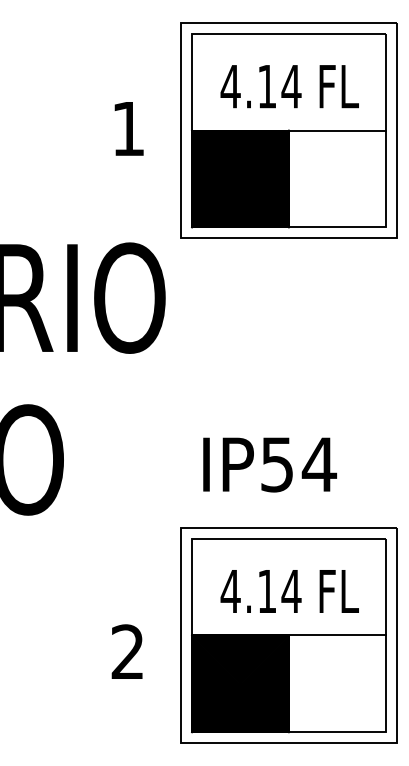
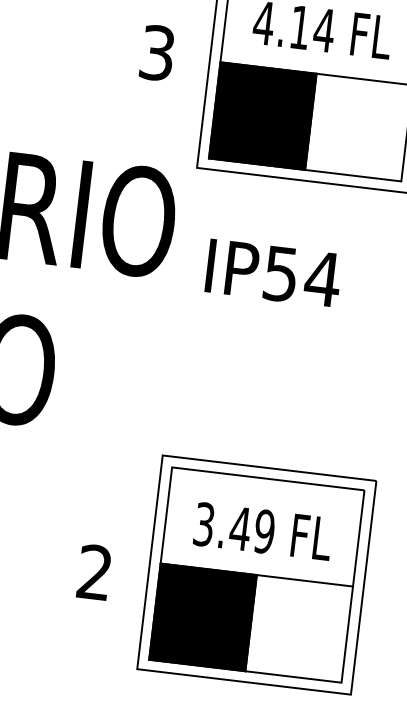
text: (128, 128) -> (157, 52), 1 -> 3
text: (269, 464) -> (273, 272), moved
text: (260, 591) -> (233, 528), 4.14 -> 3.49

